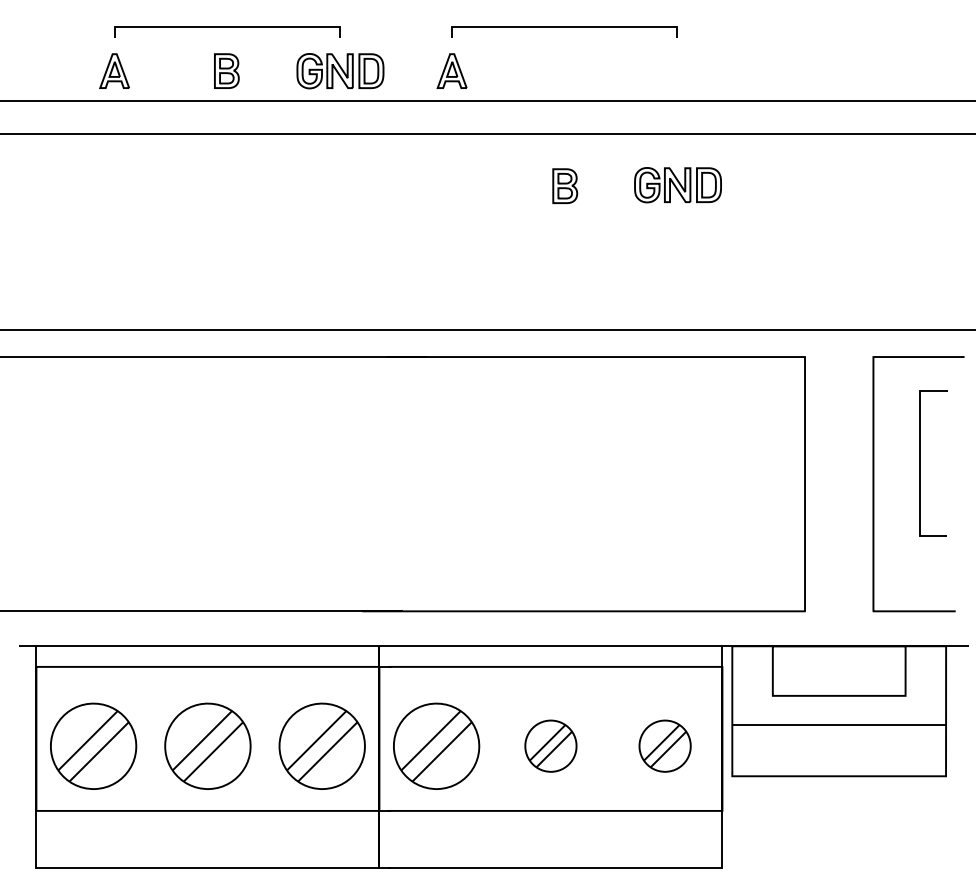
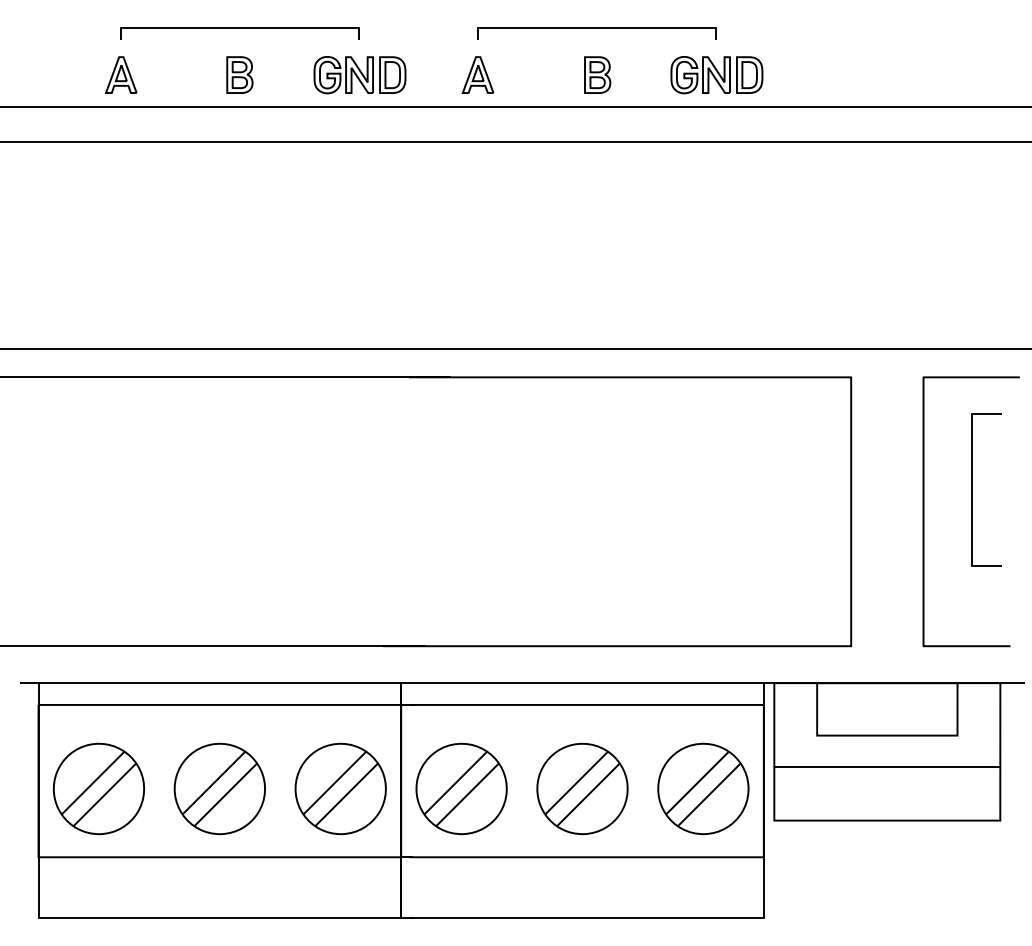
part: (565, 185) -> (597, 74), moved
part: (677, 185) -> (716, 75), moved
part: (550, 745) -> (582, 788), size x1.67
part: (664, 745) -> (702, 788), size x1.67

